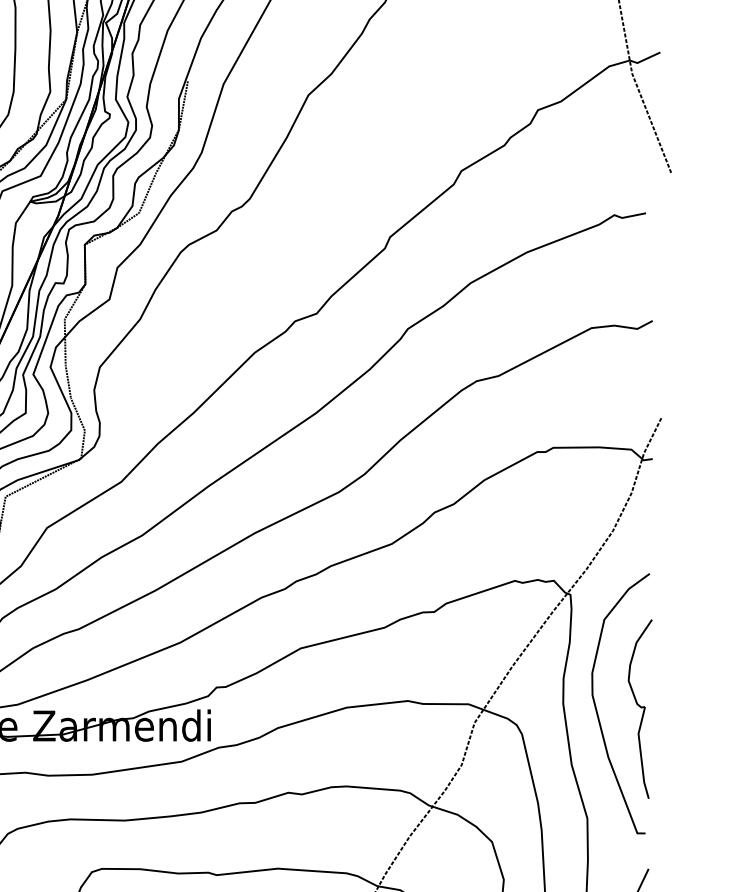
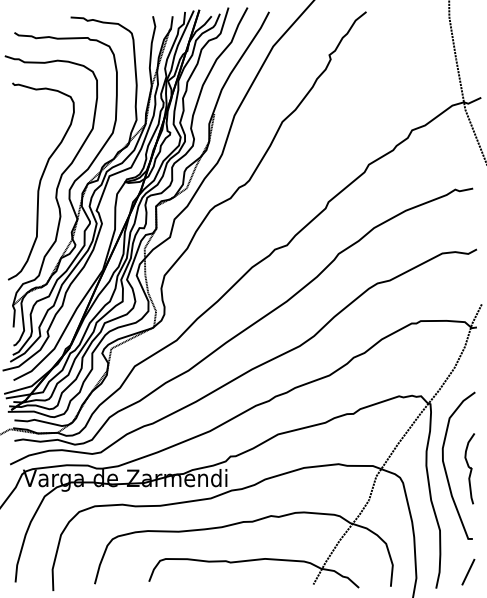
part: (639, 708) -> (469, 468), size x0.7

